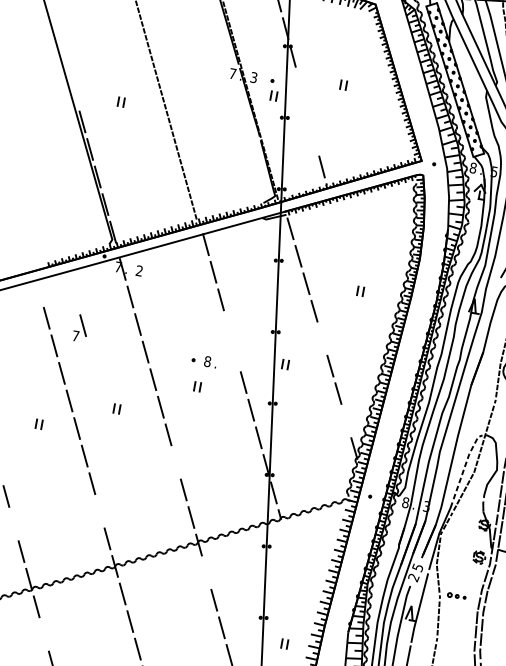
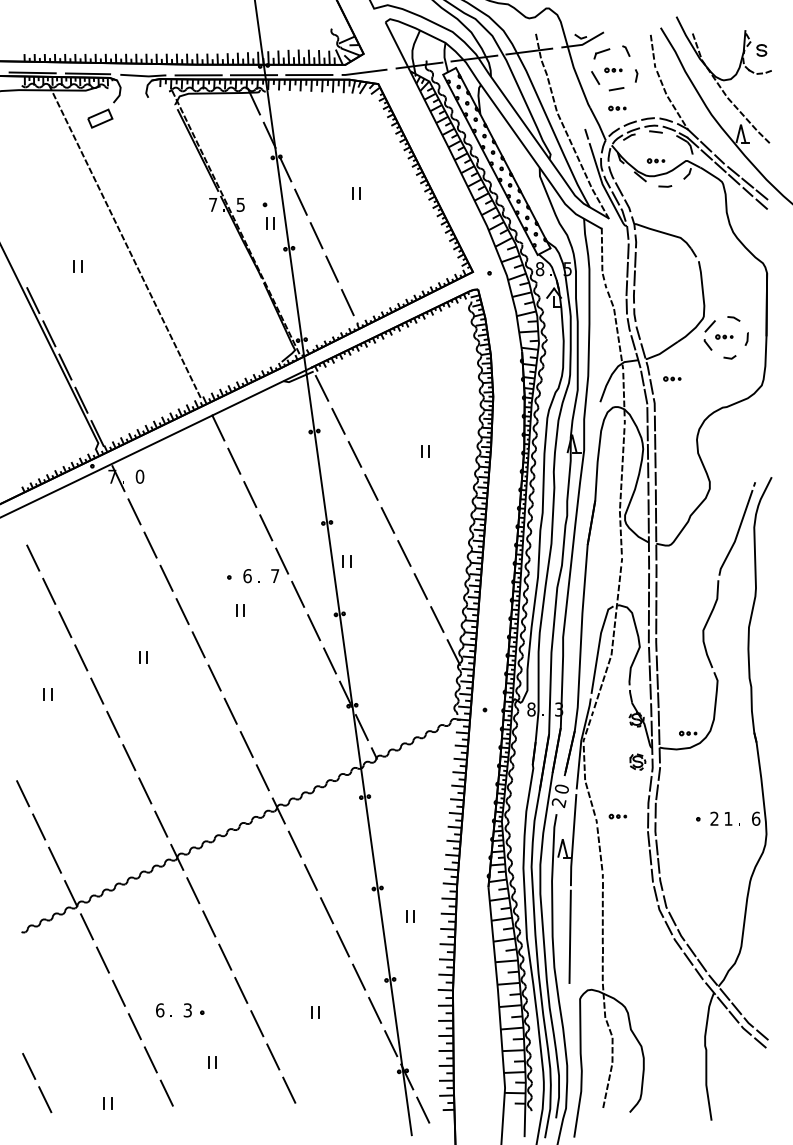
text: (253, 76) -> (240, 203), 3 -> 5
line: (299, 83) -> (300, 201), added
line: (307, 111) -> (316, 235), added
line: (315, 138) -> (332, 268), added
text: (139, 270) -> (139, 476), 2 -> 0
part: (81, 327) -> (280, 564), moved
line: (228, 327) -> (266, 527), added
line: (322, 338) -> (387, 520), added
text: (207, 361) -> (247, 576), 8 -> 6
line: (346, 421) -> (437, 619), added
line: (176, 461) -> (230, 710), added
line: (465, 463) -> (598, 646), dashed -> solid
line: (100, 510) -> (145, 790), added
line: (14, 523) -> (39, 826), added
text: (417, 567) -> (561, 789), 5 -> 0
line: (206, 572) -> (294, 843), added
part: (456, 596) -> (617, 816), size x0.71
line: (43, 633) -> (102, 959), added

